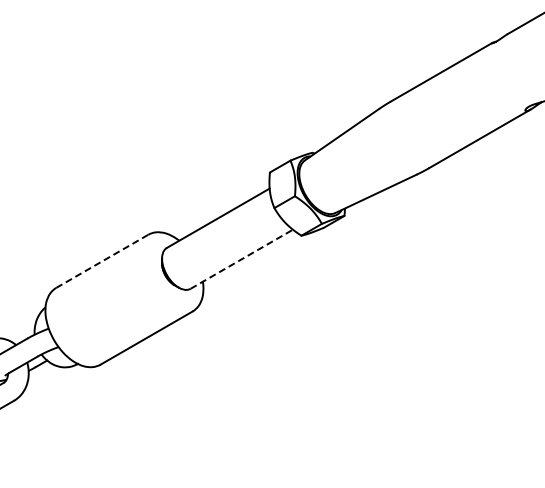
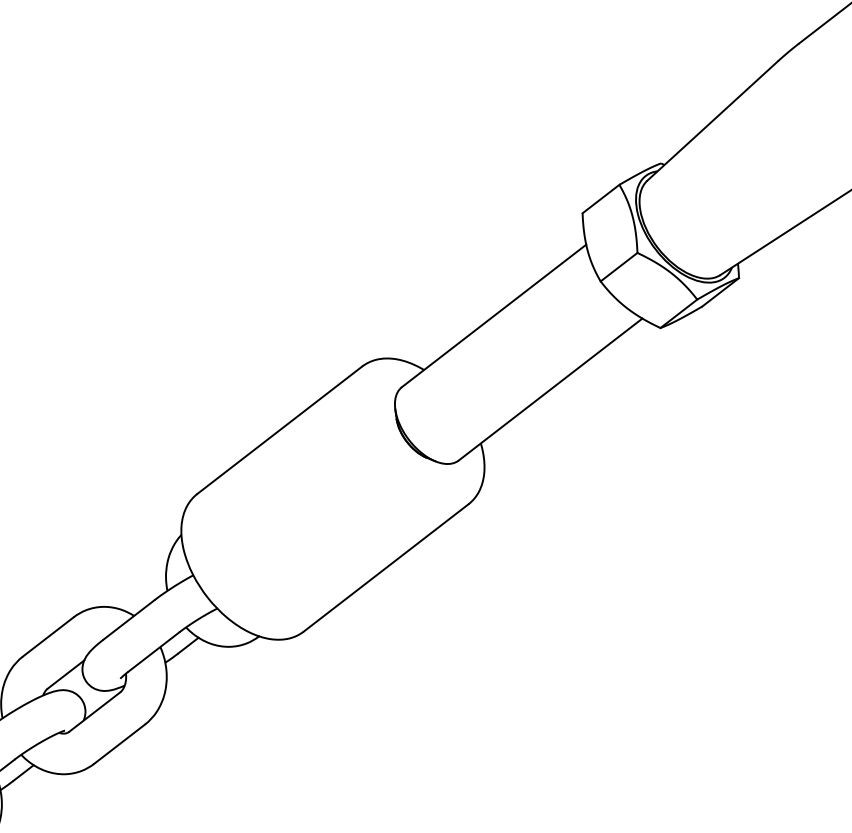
line: (242, 259) -> (552, 389), dashed -> solid
line: (102, 261) -> (280, 430), dashed -> solid

